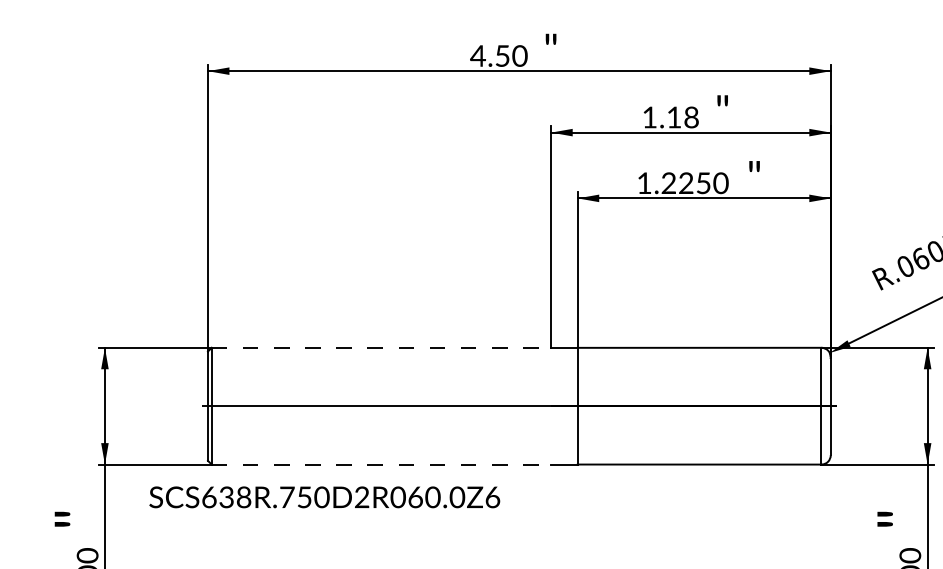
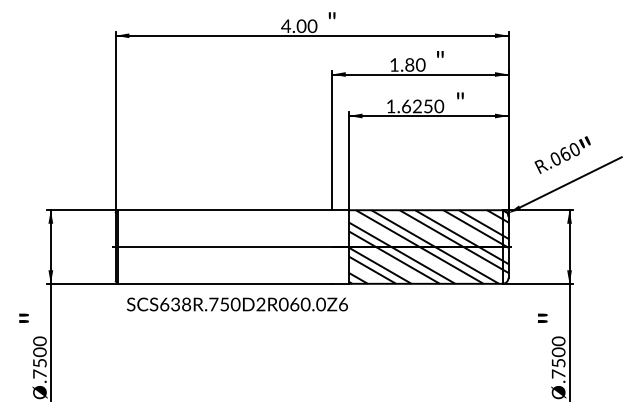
text: (502, 56) -> (301, 26), 4.50 -> 4.00
text: (683, 116) -> (415, 64), 1.18 -> 1.80
text: (669, 183) -> (406, 106), 1.2250 -> 1.6250
line: (381, 348) -> (225, 210), dashed -> solid
hatch: (703, 405) -> (428, 246), added
line: (381, 464) -> (225, 283), dashed -> solid
text: (324, 497) -> (237, 304), moved

